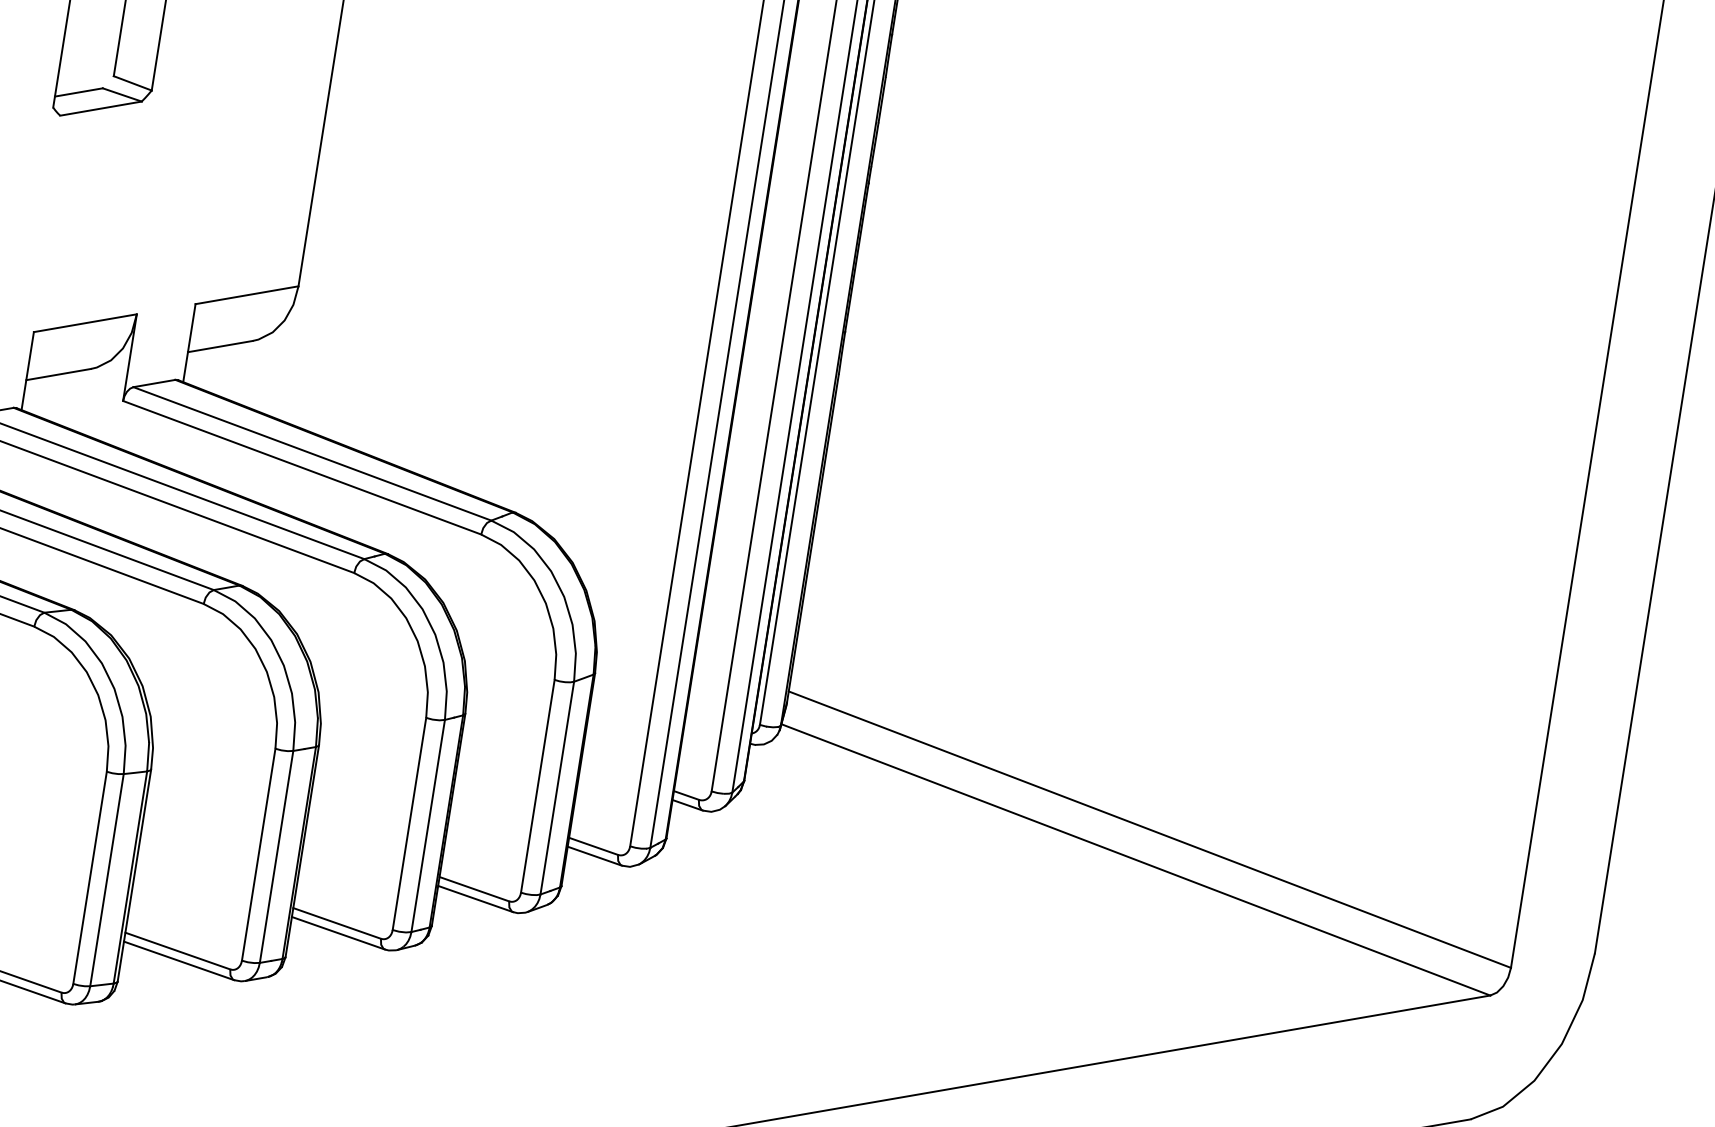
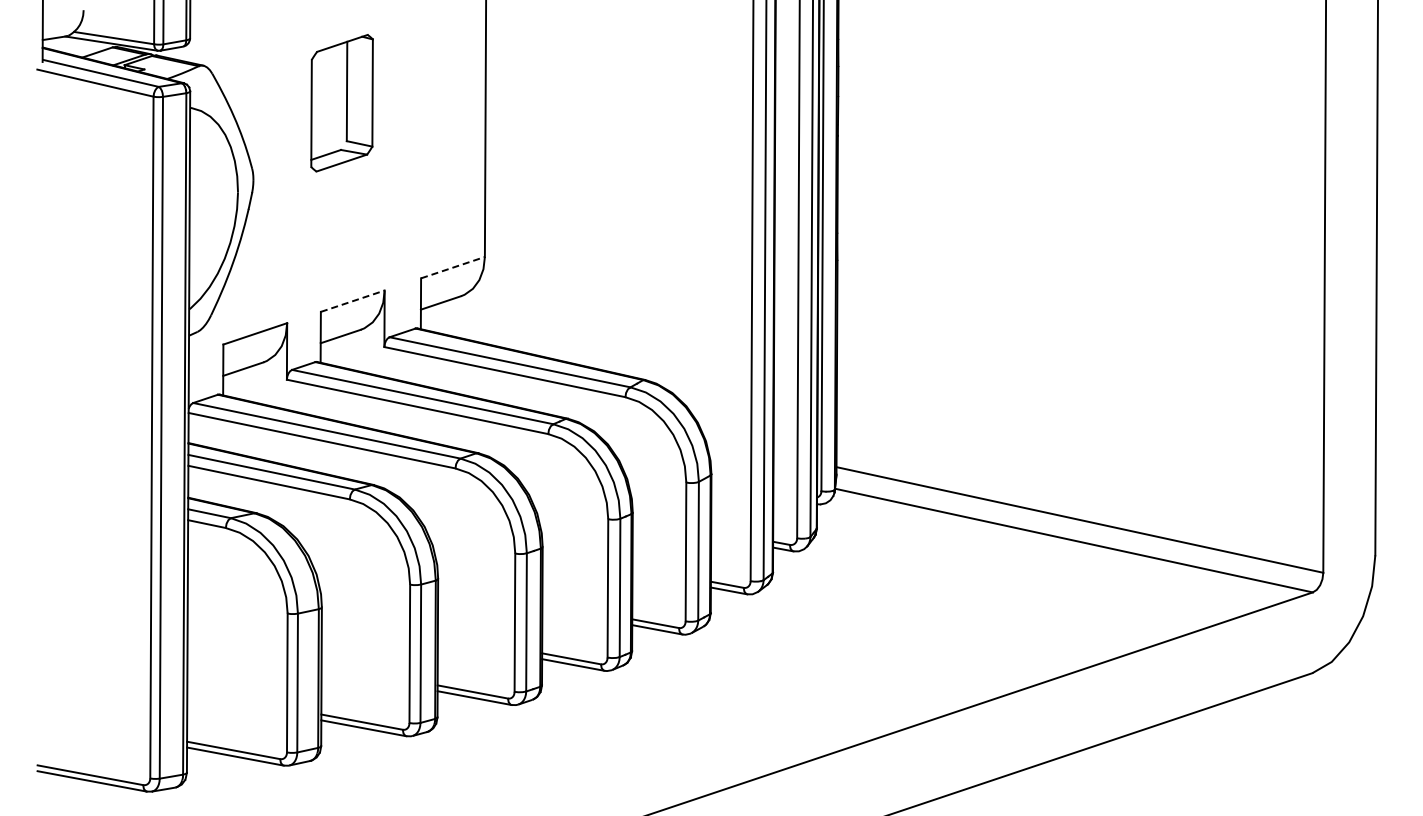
line: (247, 295) -> (453, 267), solid -> dashed
line: (84, 323) -> (352, 301), solid -> dashed

